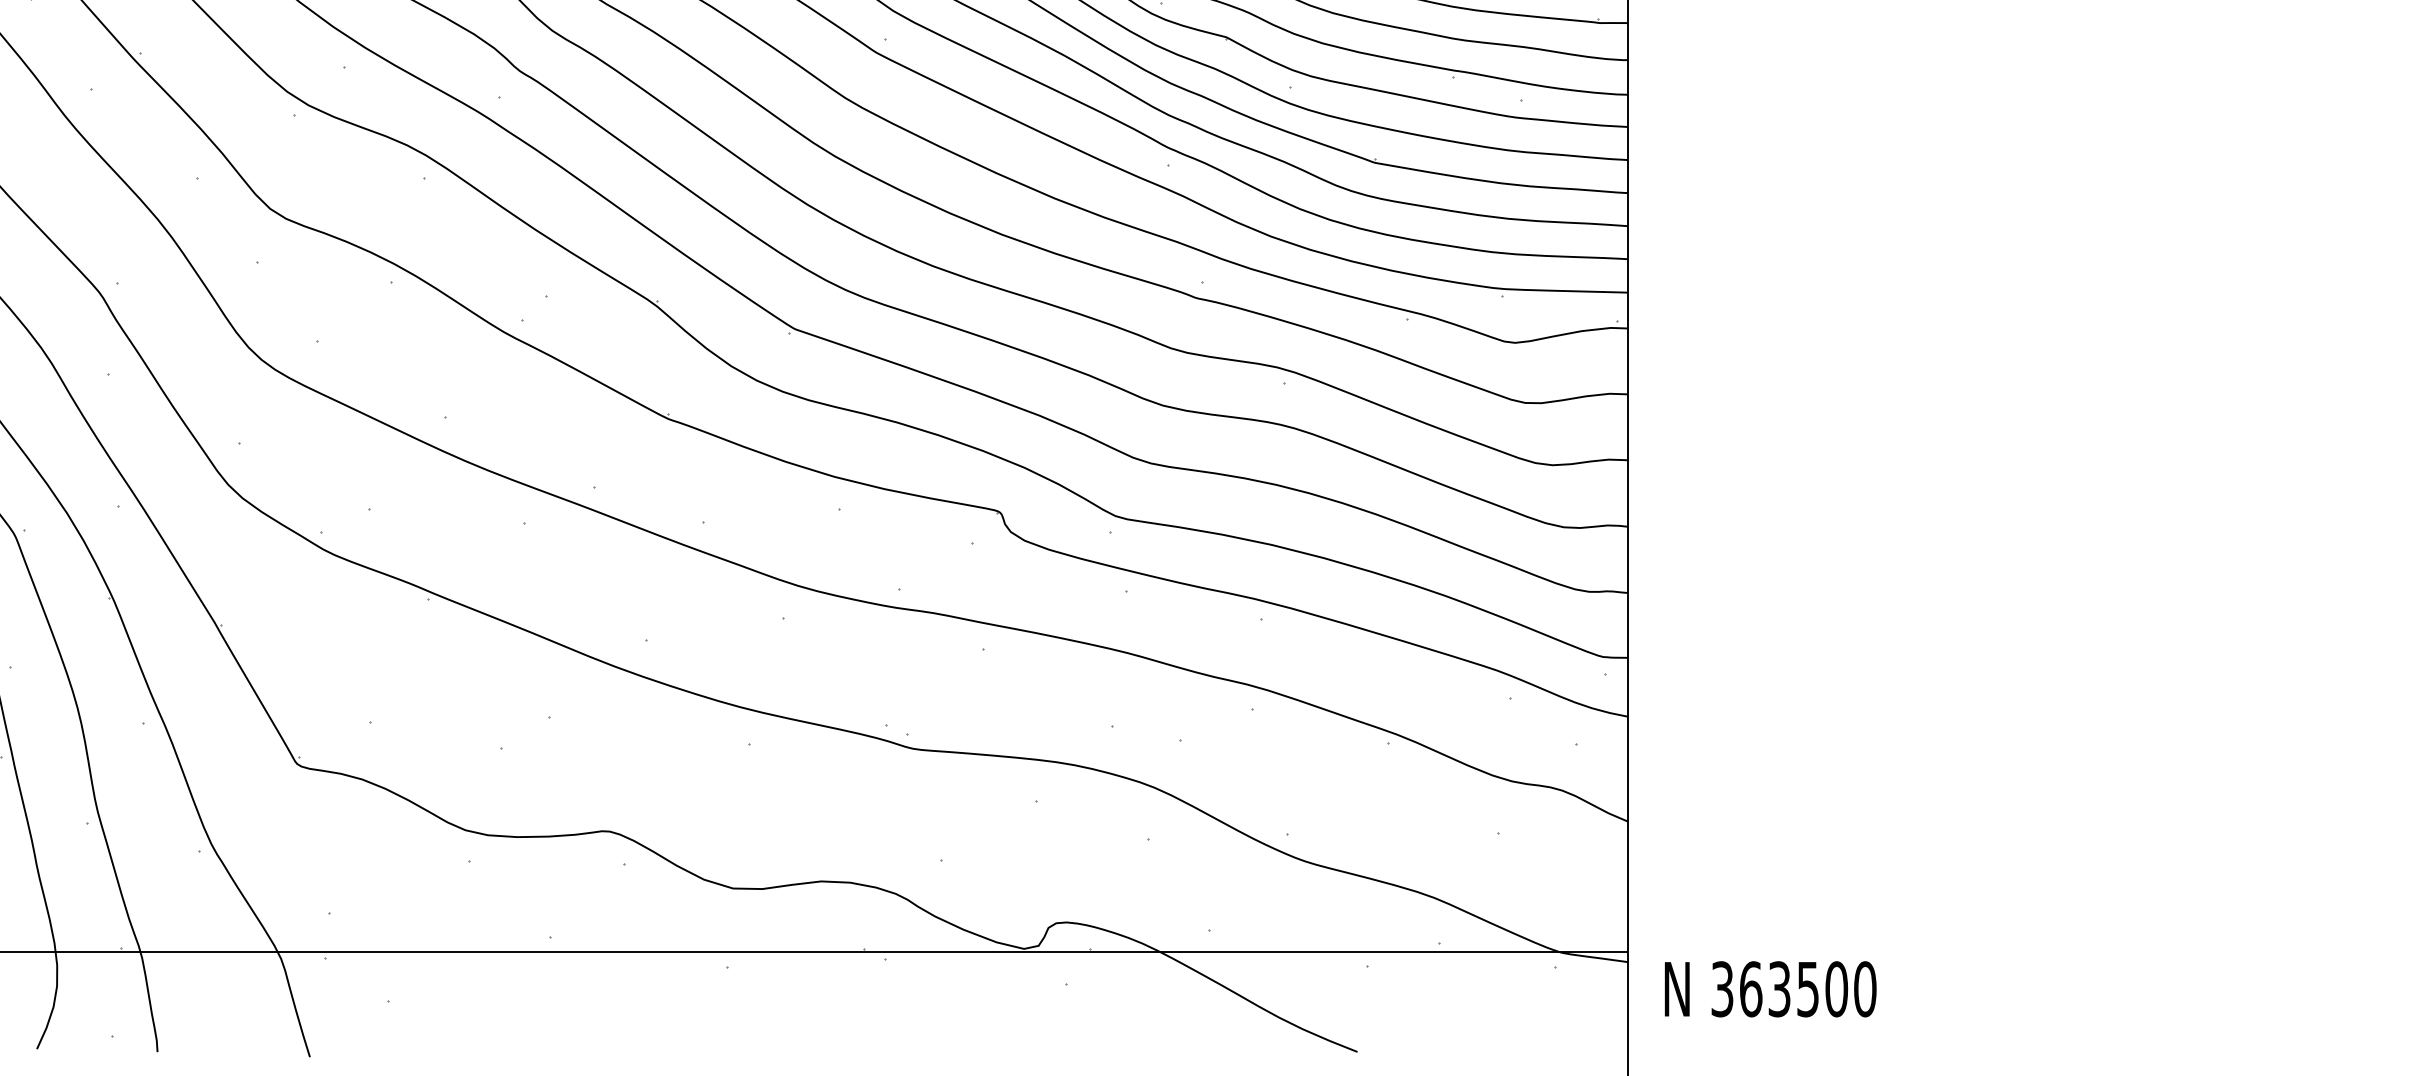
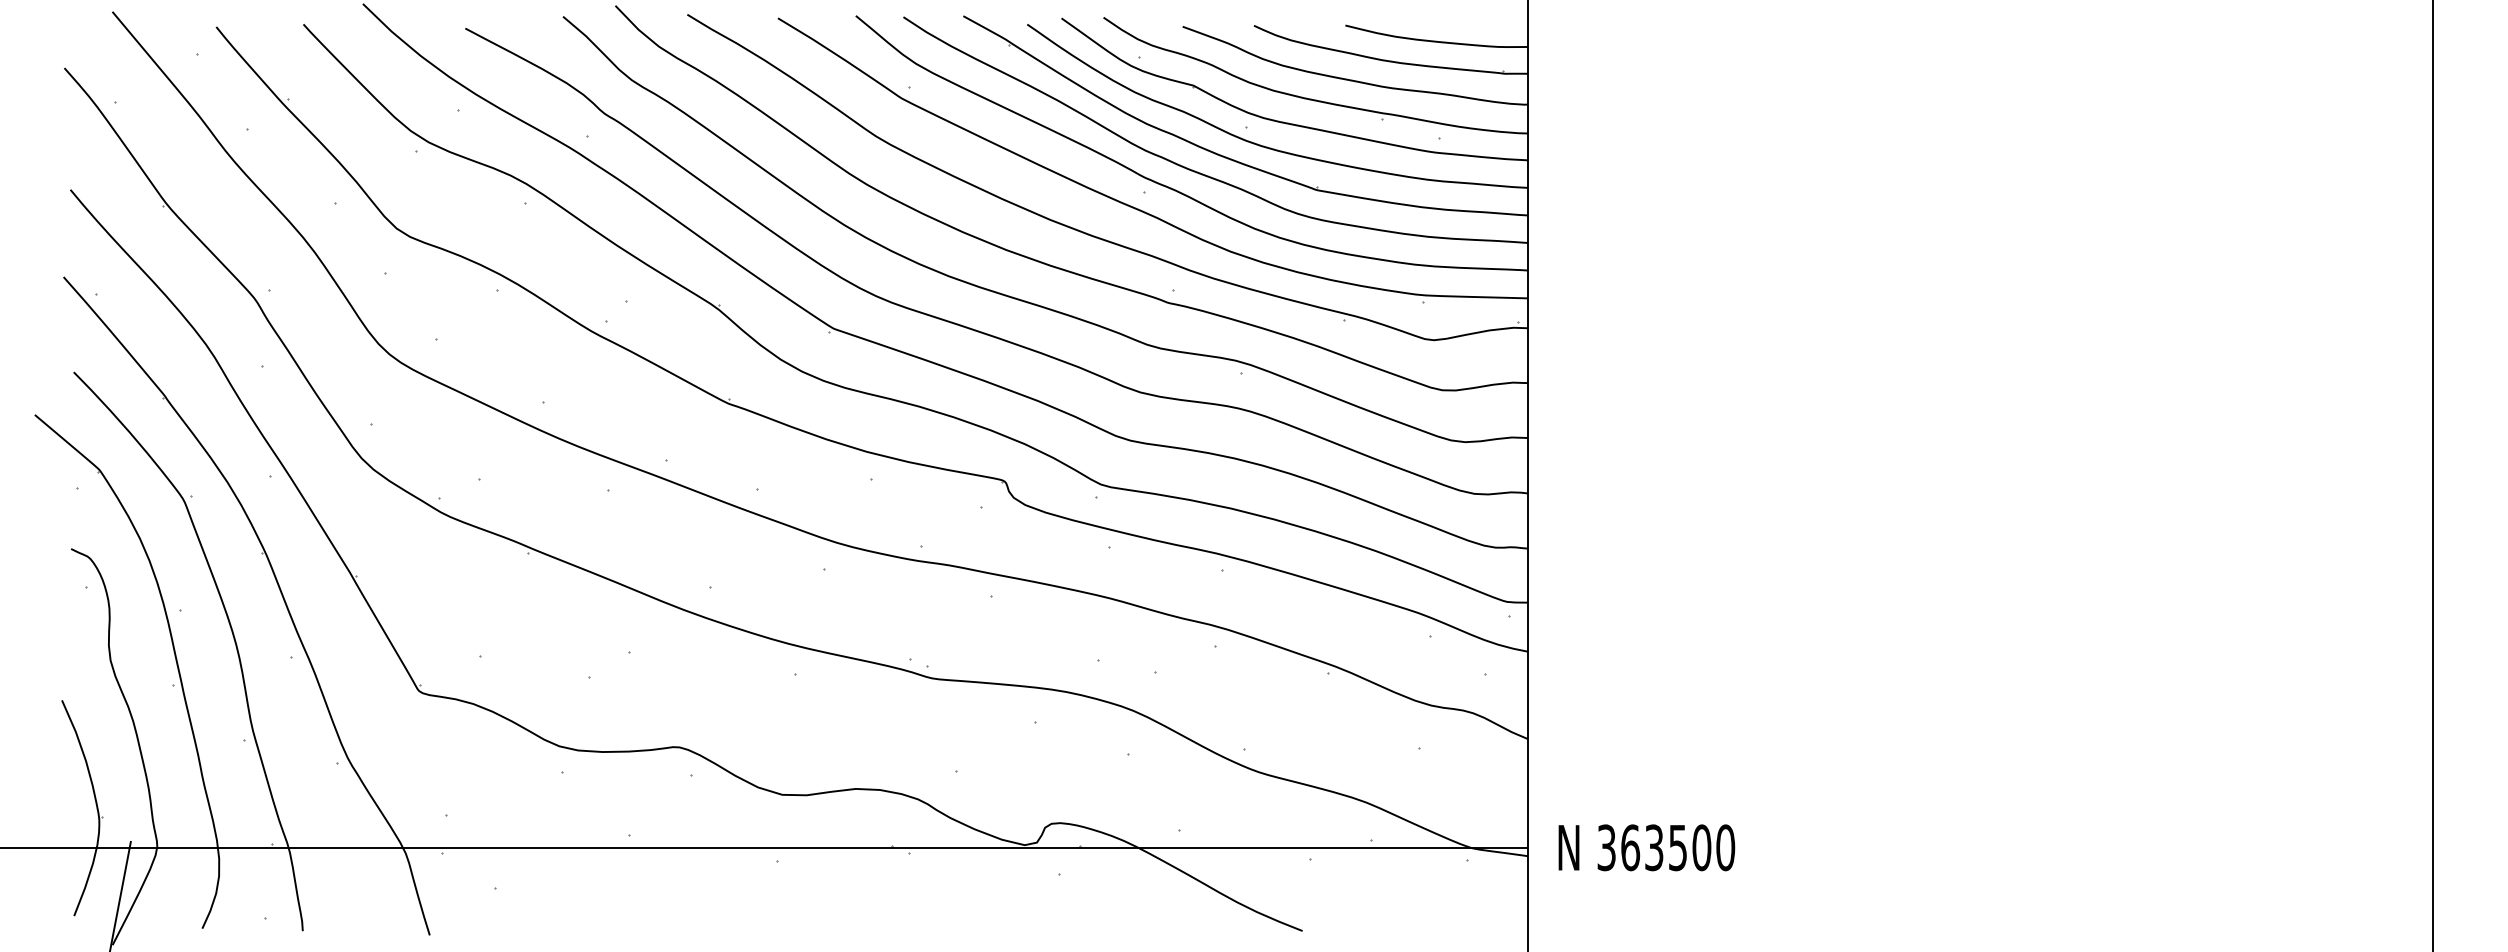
text: (1770, 988) -> (1646, 847), moved

